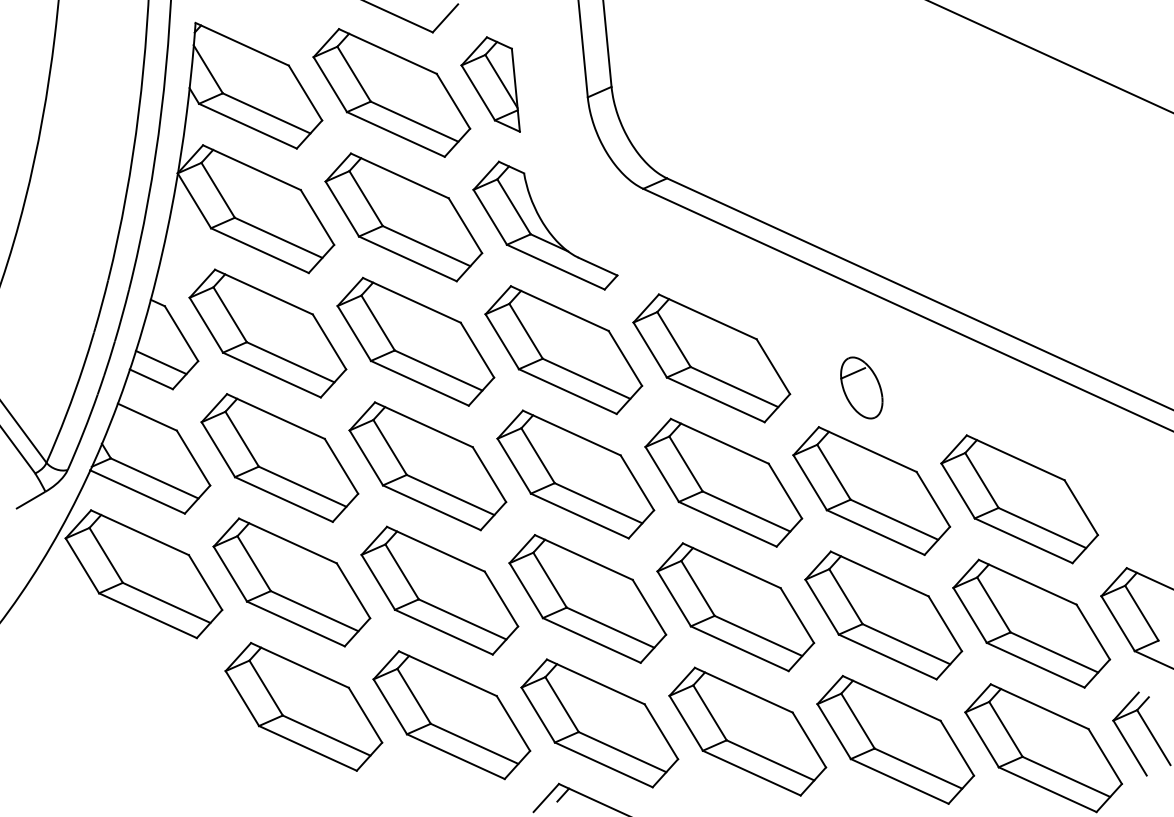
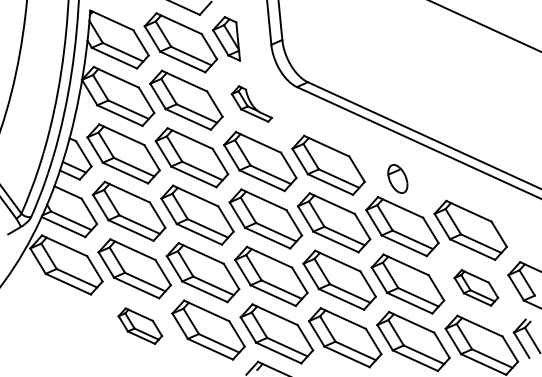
part: (544, 224) -> (251, 103), size x0.6
part: (1032, 622) -> (476, 287), size x0.6
part: (304, 705) -> (140, 325), size x0.6

